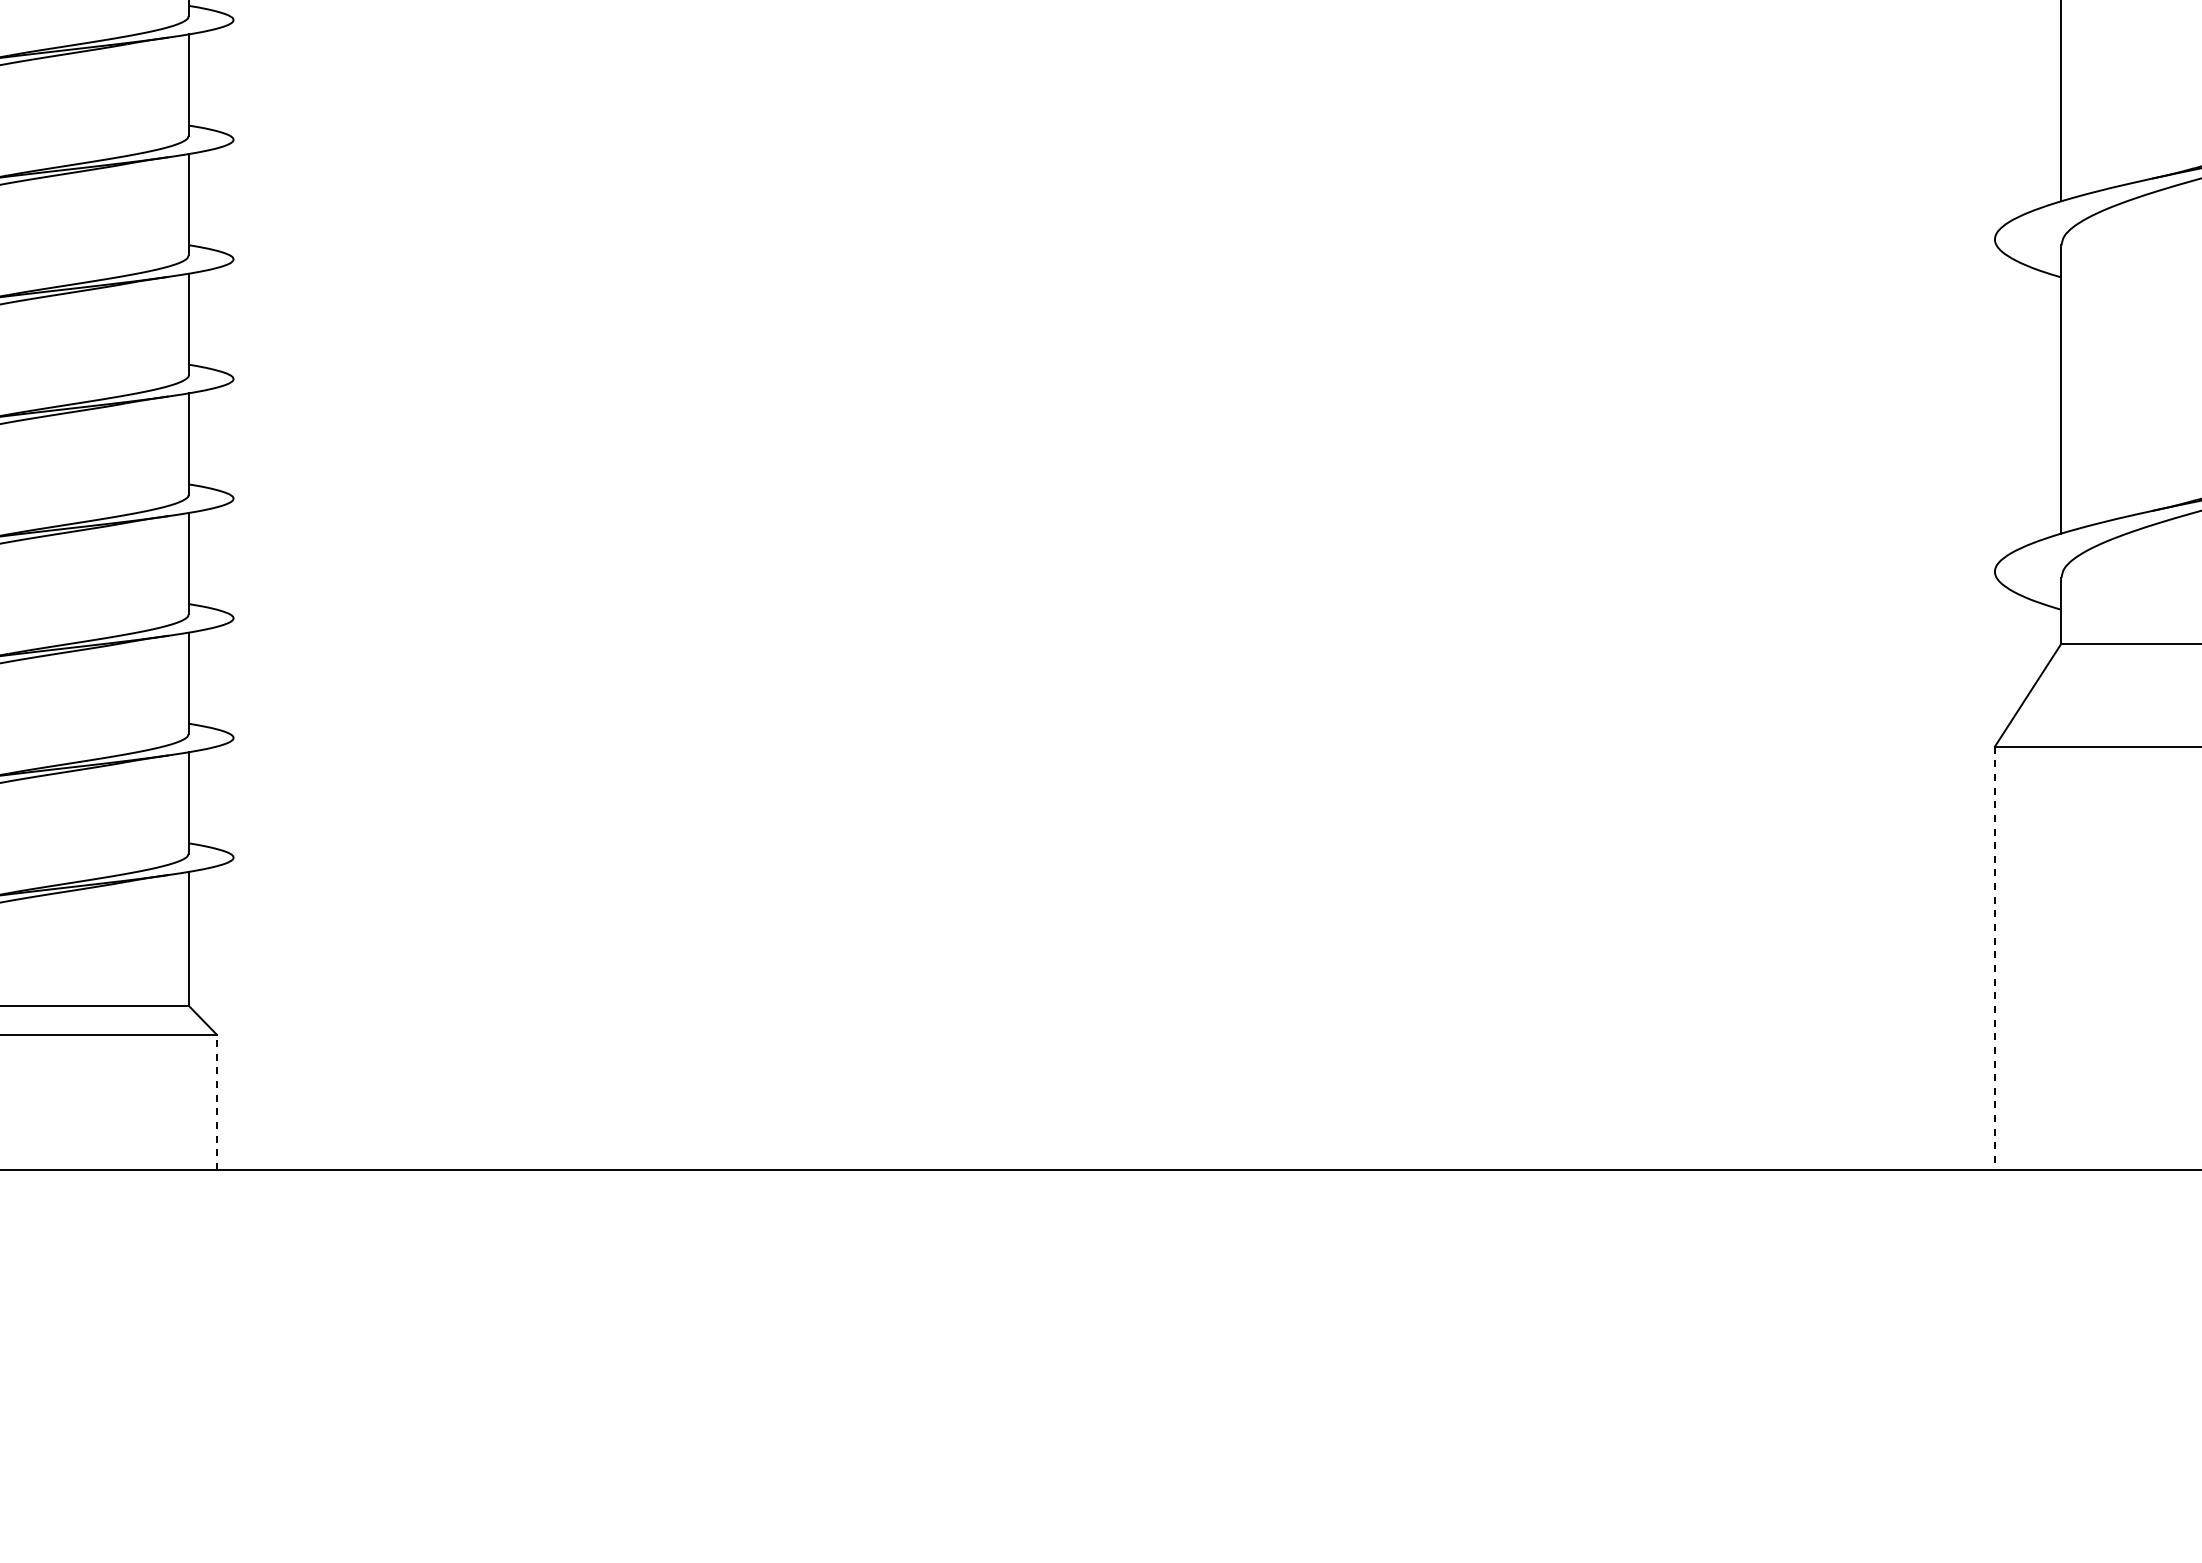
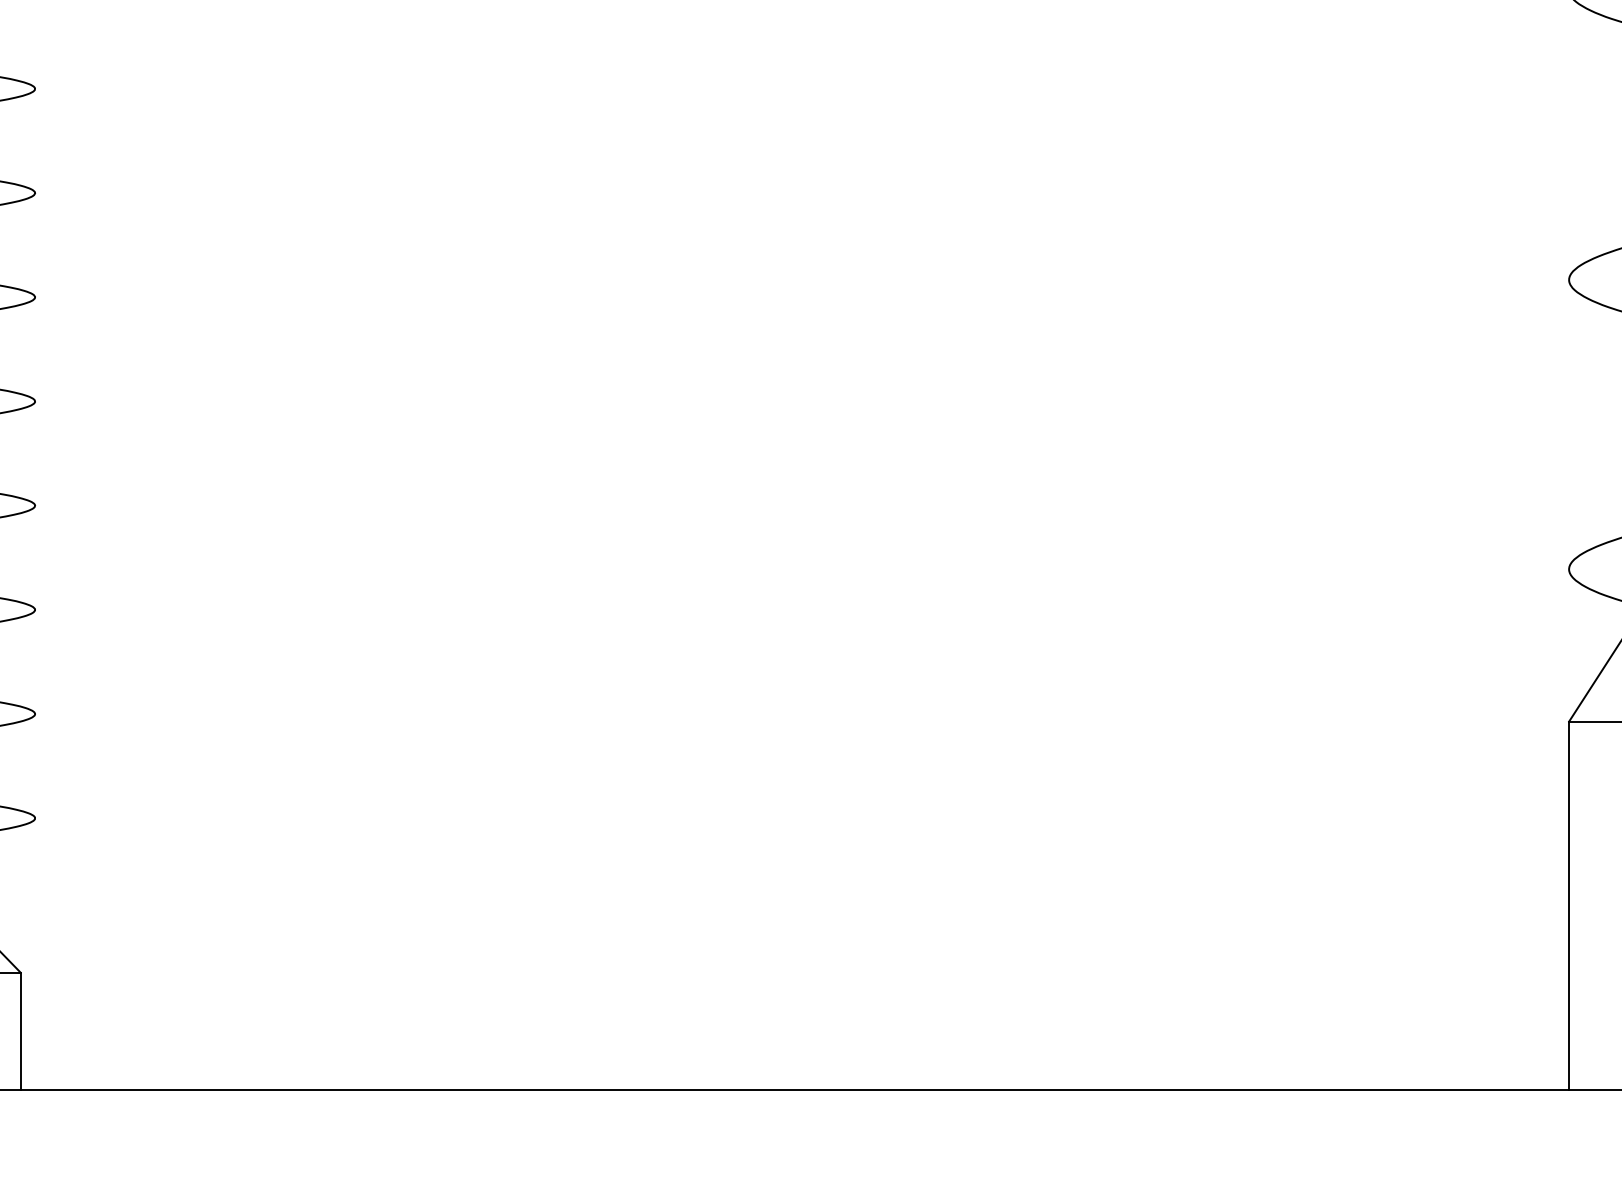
line: (1994, 958) -> (1568, 906), dashed -> solid
line: (216, 1102) -> (20, 1031), dashed -> solid

